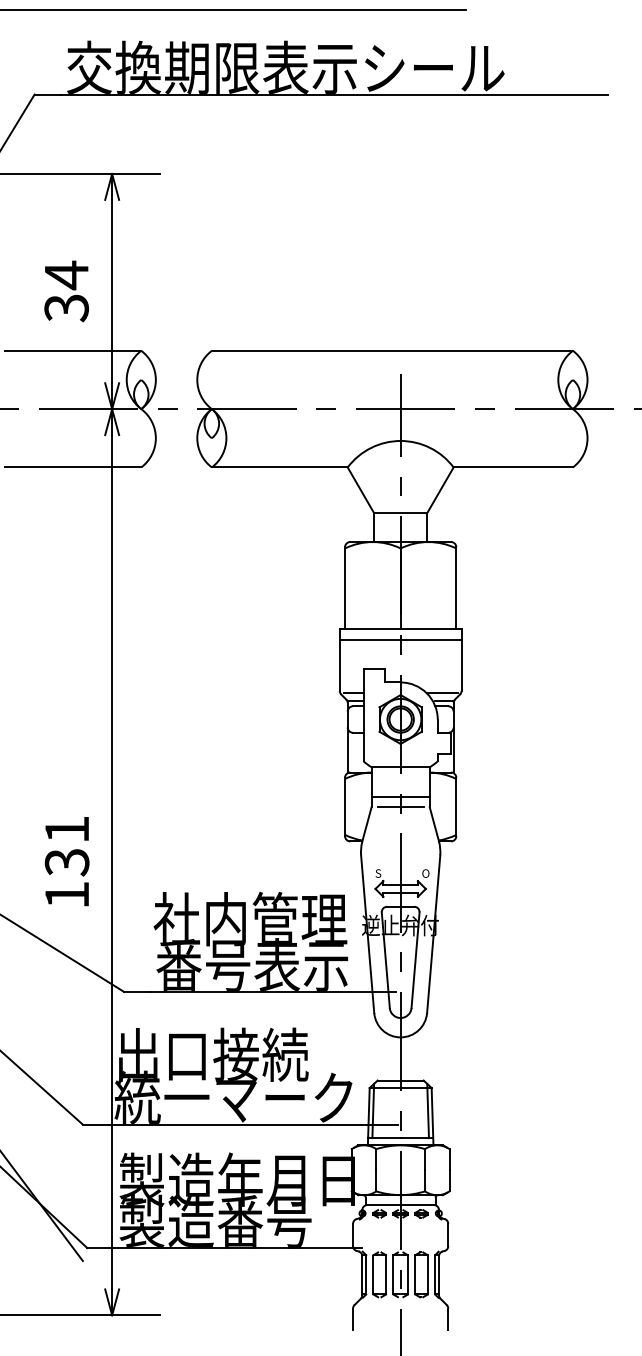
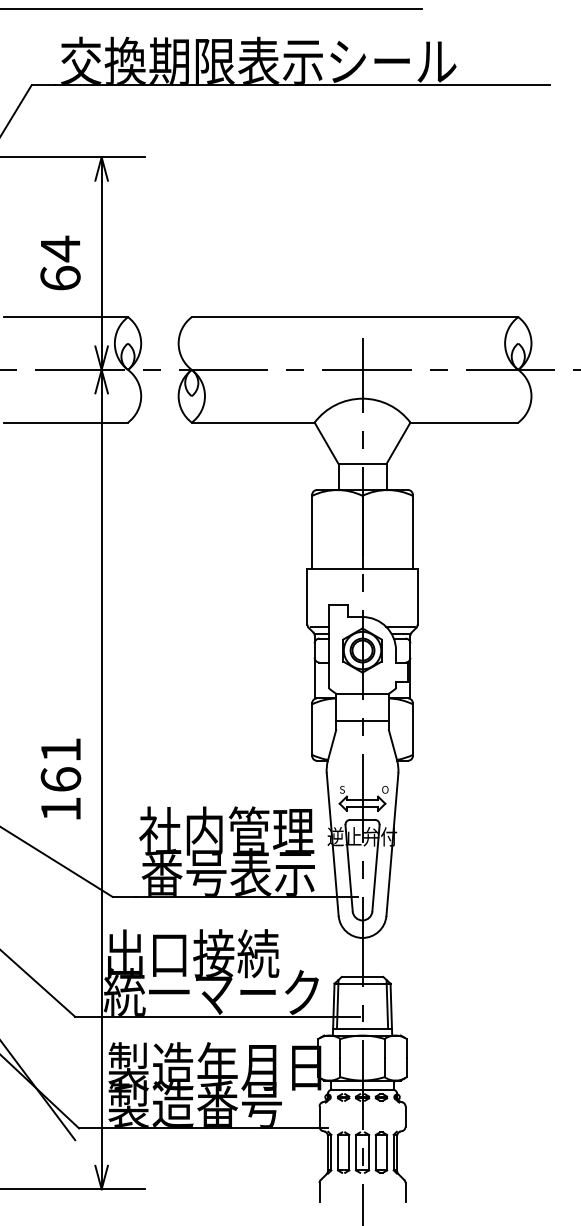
text: (66, 308) -> (60, 278), 34 -> 64
line: (400, 640) -> (362, 579), removed
line: (400, 807) -> (362, 730), removed
text: (66, 862) -> (60, 779), 131 -> 161

